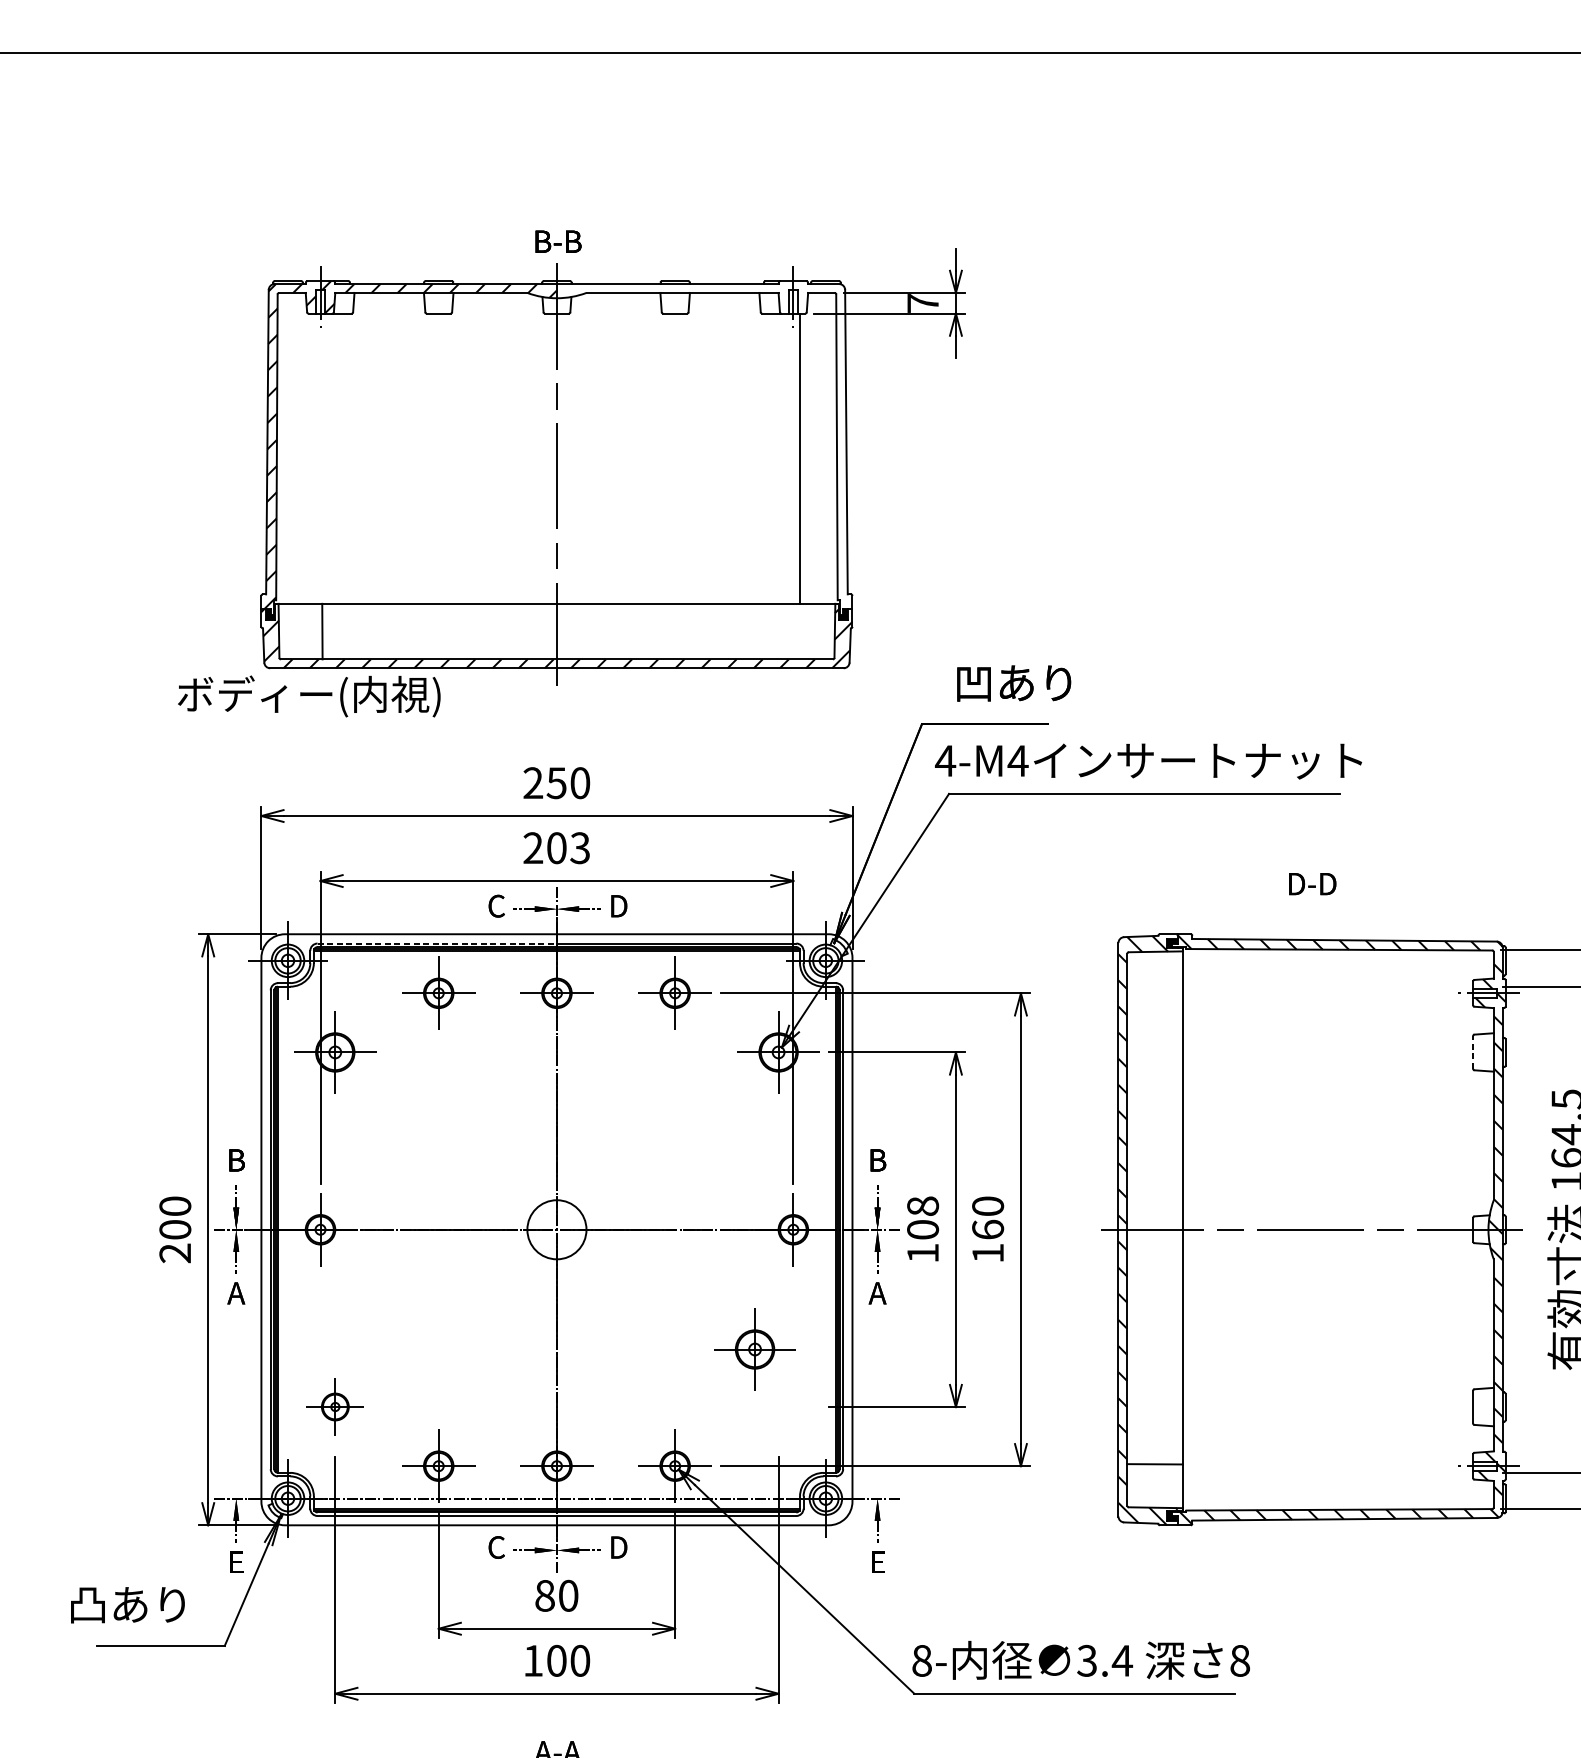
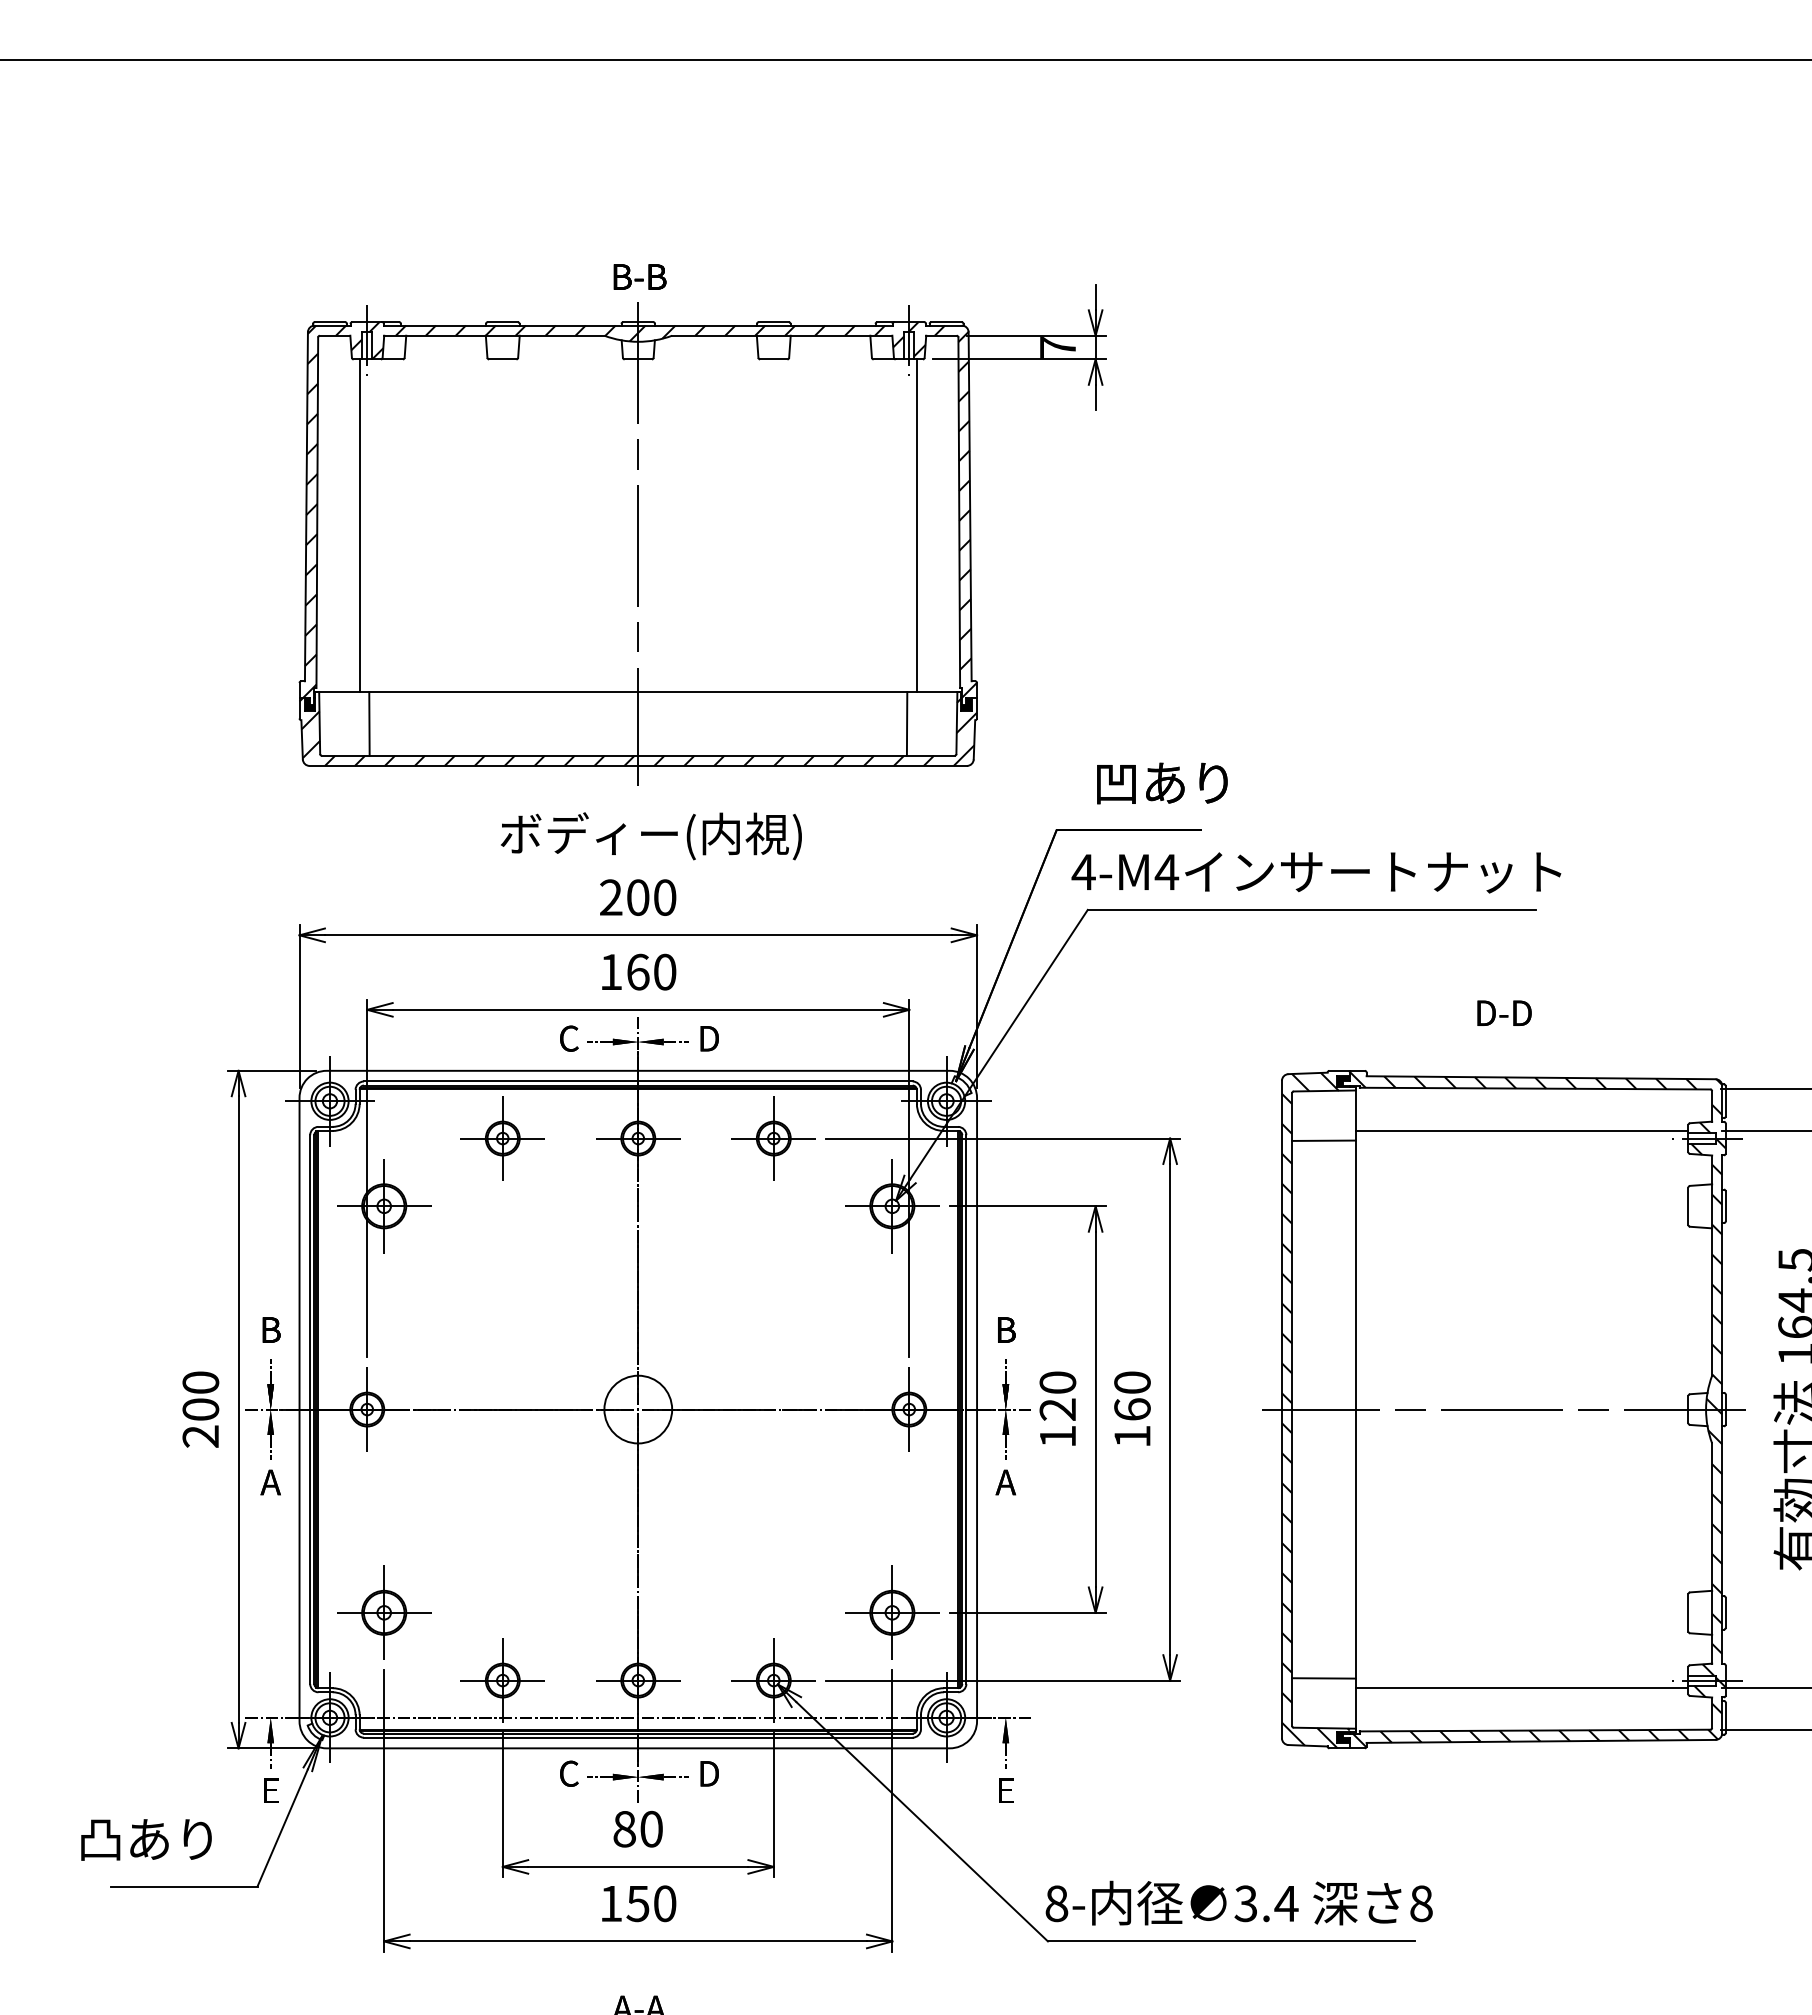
hatch: (704, 444) -> (807, 509), added
line: (313, 458) -> (359, 525), added
line: (790, 631) -> (906, 723), added
text: (309, 696) -> (651, 836), moved
text: (556, 783) -> (637, 897), 250 -> 200
text: (557, 847) -> (638, 971), 203 -> 160
line: (437, 943) -> (501, 1081), dashed -> solid
line: (1327, 986) -> (1521, 1130), added
line: (1154, 995) -> (1323, 1140), added
line: (1473, 1052) -> (1688, 1206), dashed -> solid
text: (922, 1217) -> (1057, 1395), 108 -> 120
part: (755, 1349) -> (892, 1612), moved
part: (335, 1406) -> (384, 1612), size x1.43
line: (1327, 1473) -> (1521, 1688), added
text: (556, 1660) -> (637, 1903), 100 -> 150

